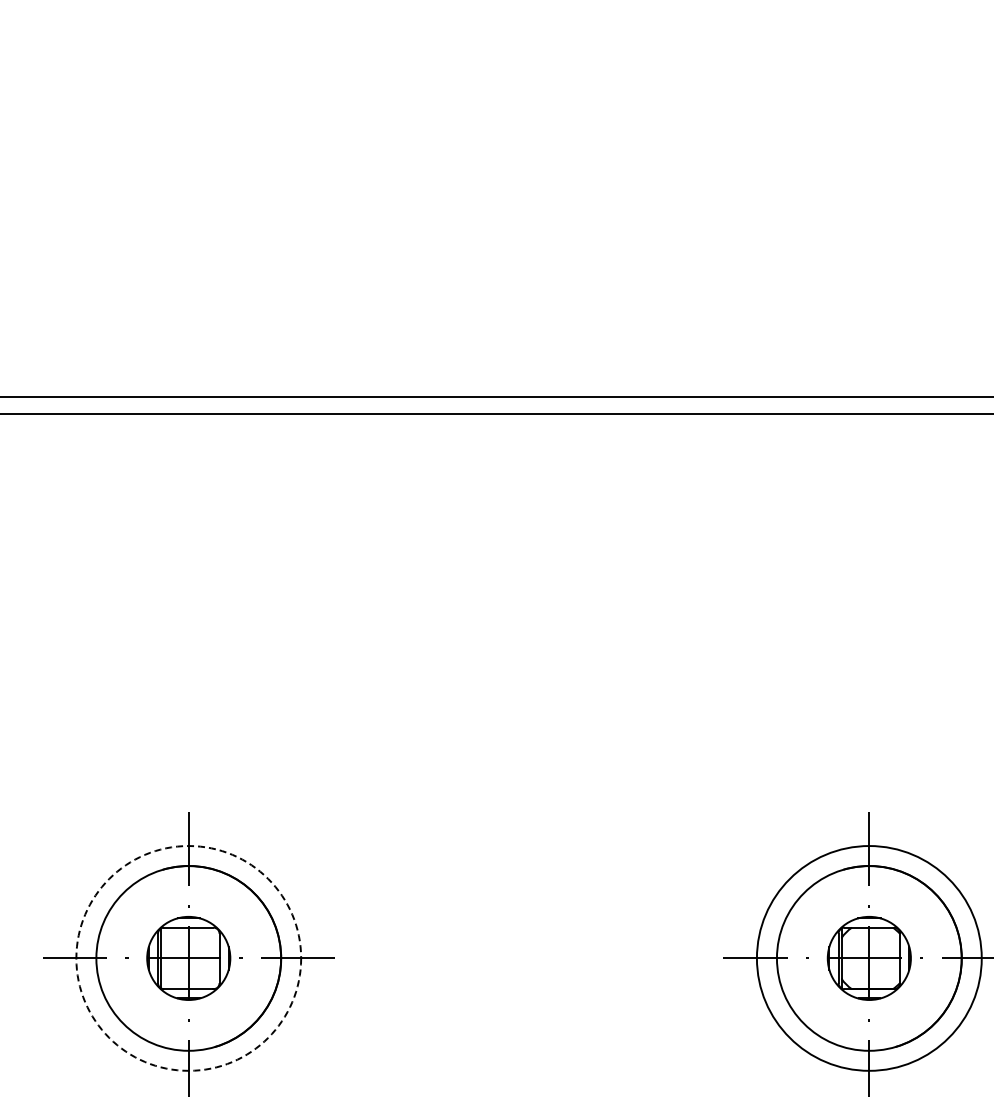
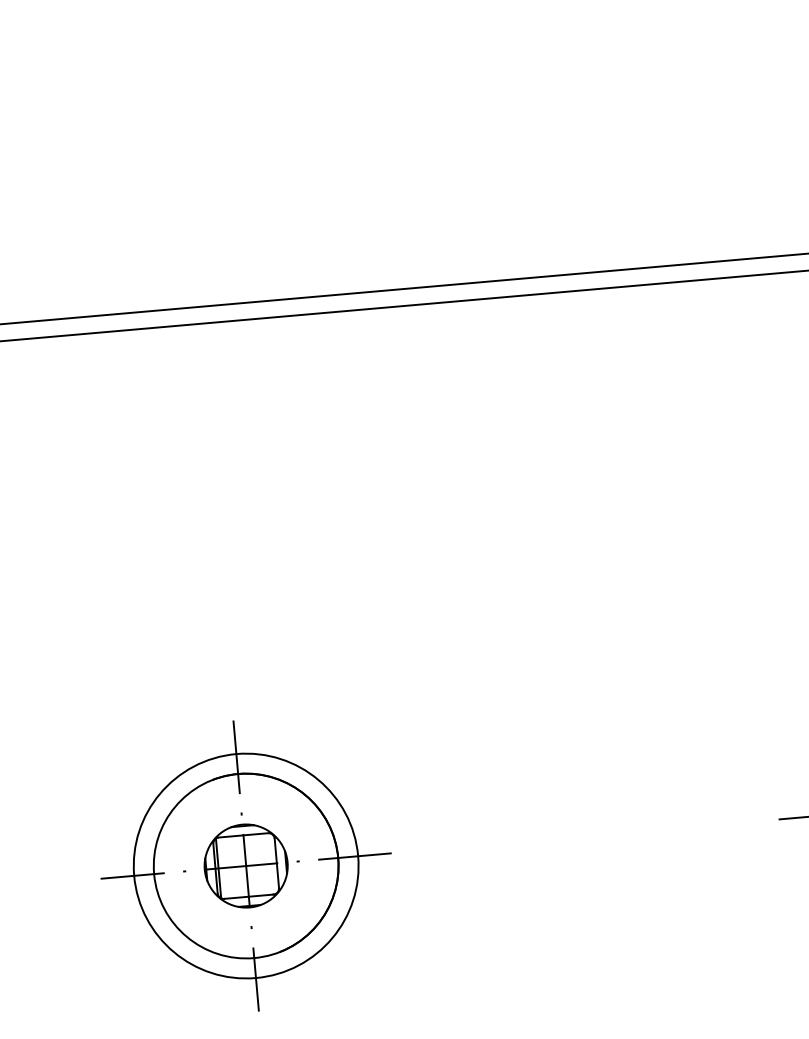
circle: (188, 958) -> (245, 866), dashed -> solid

